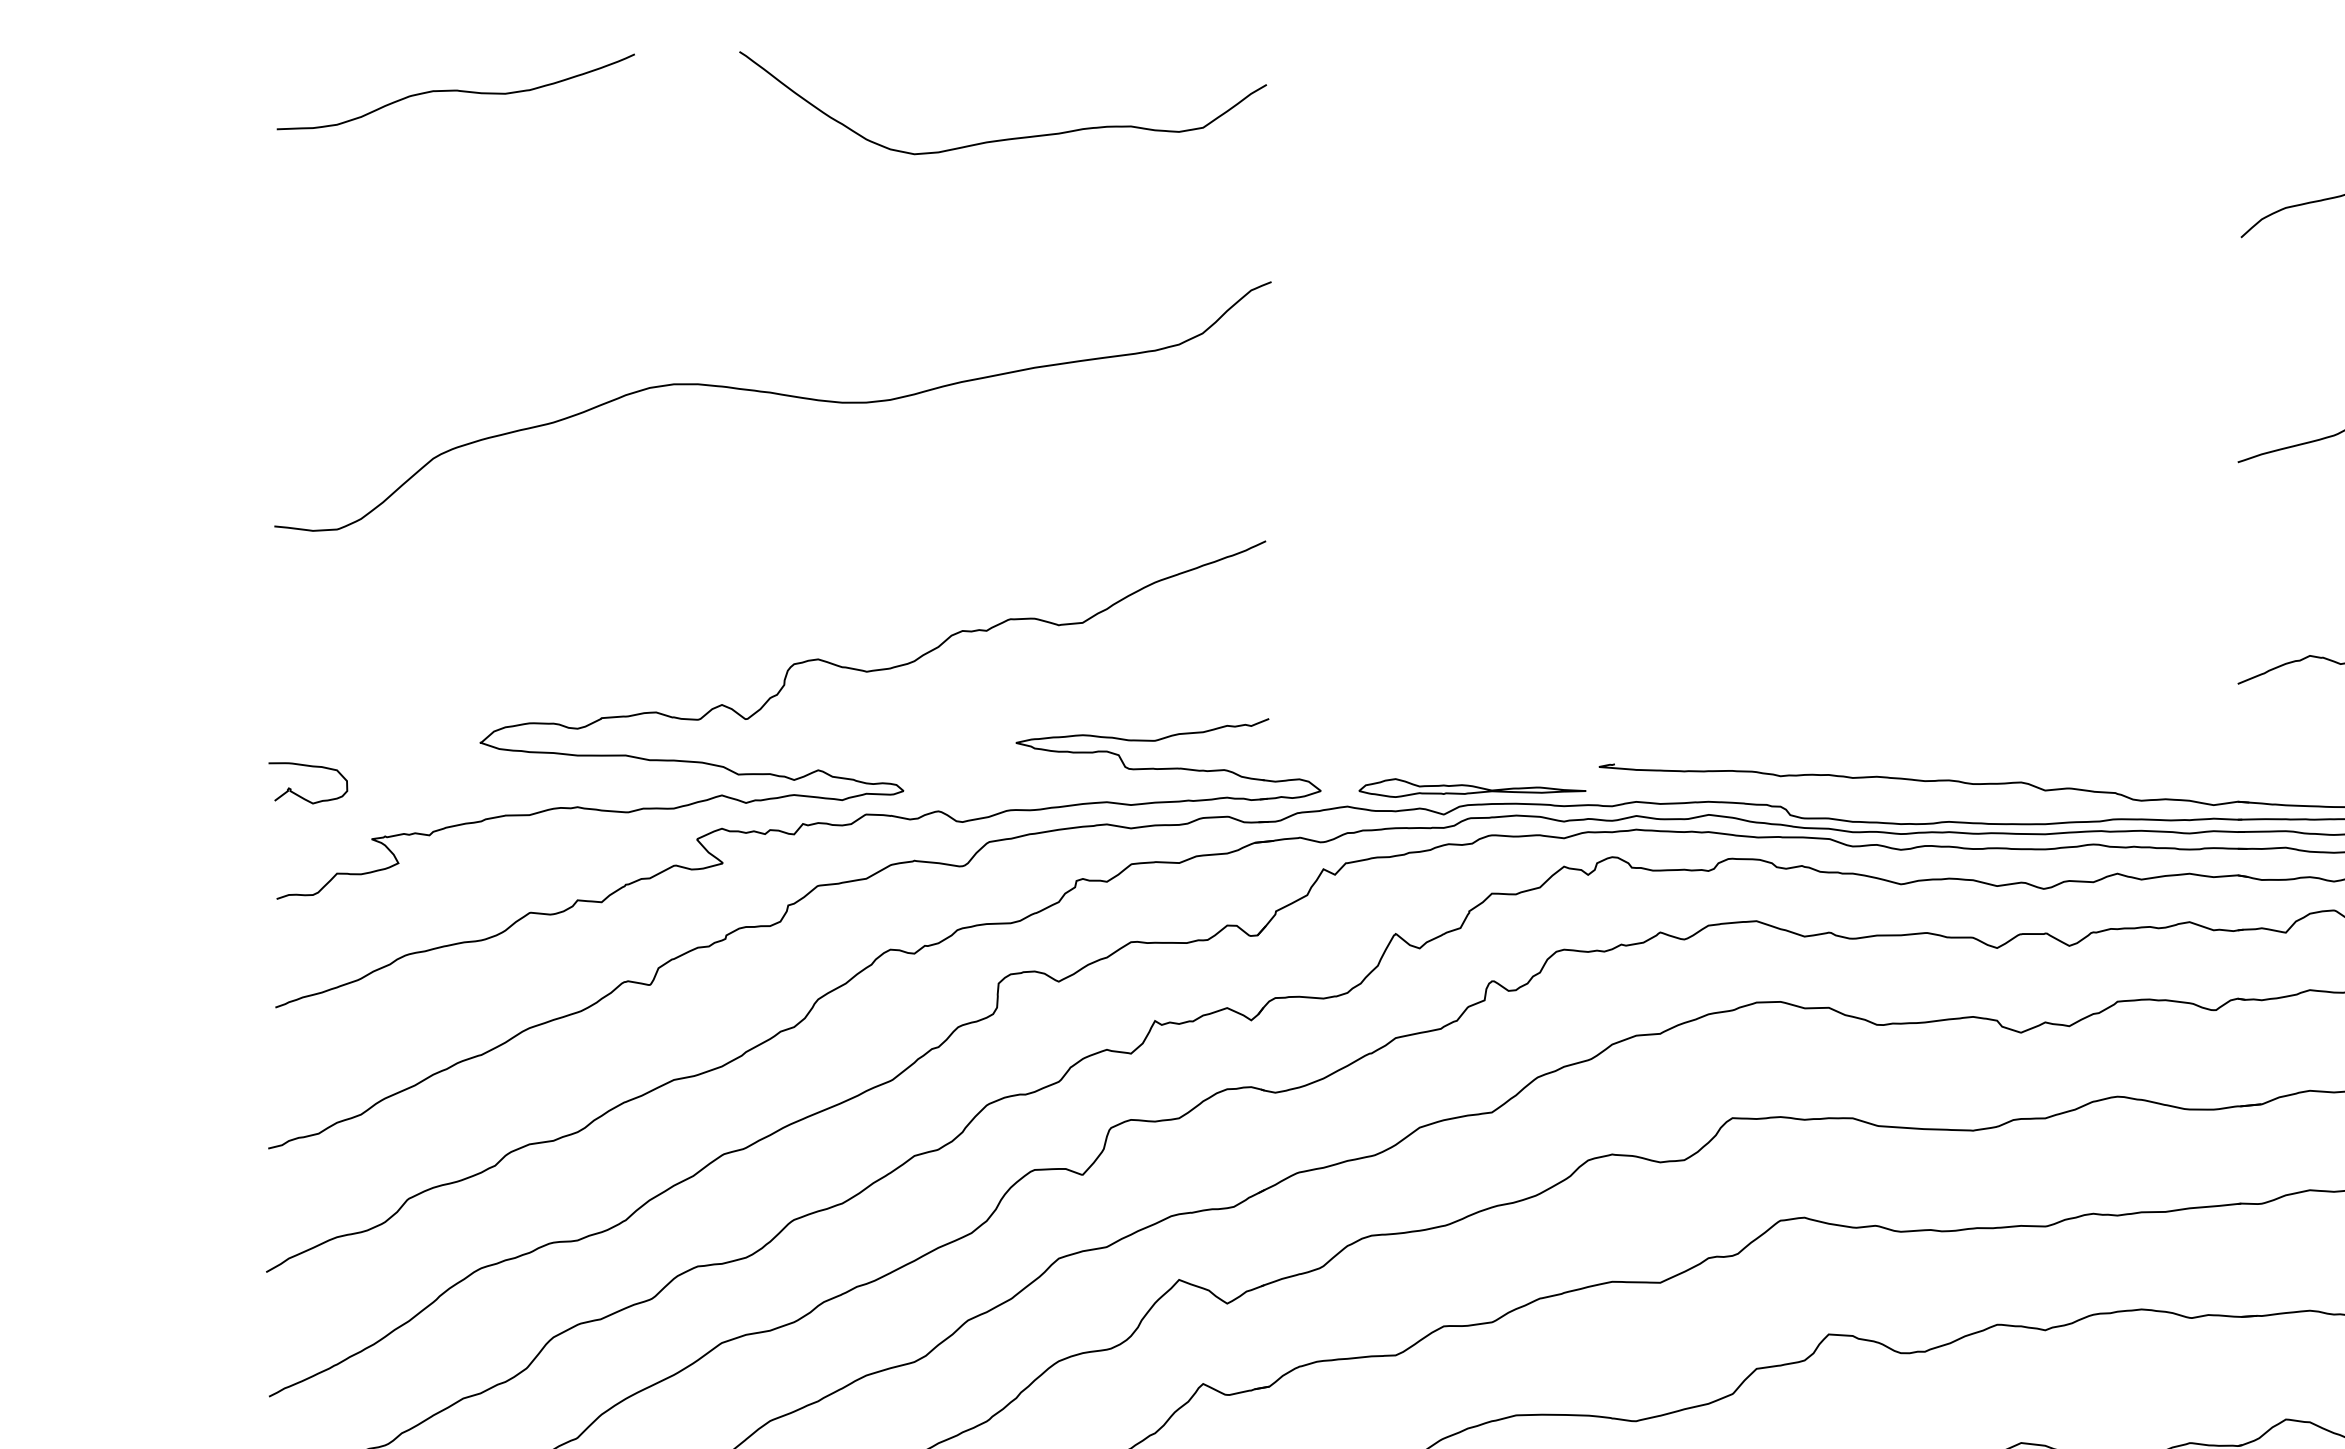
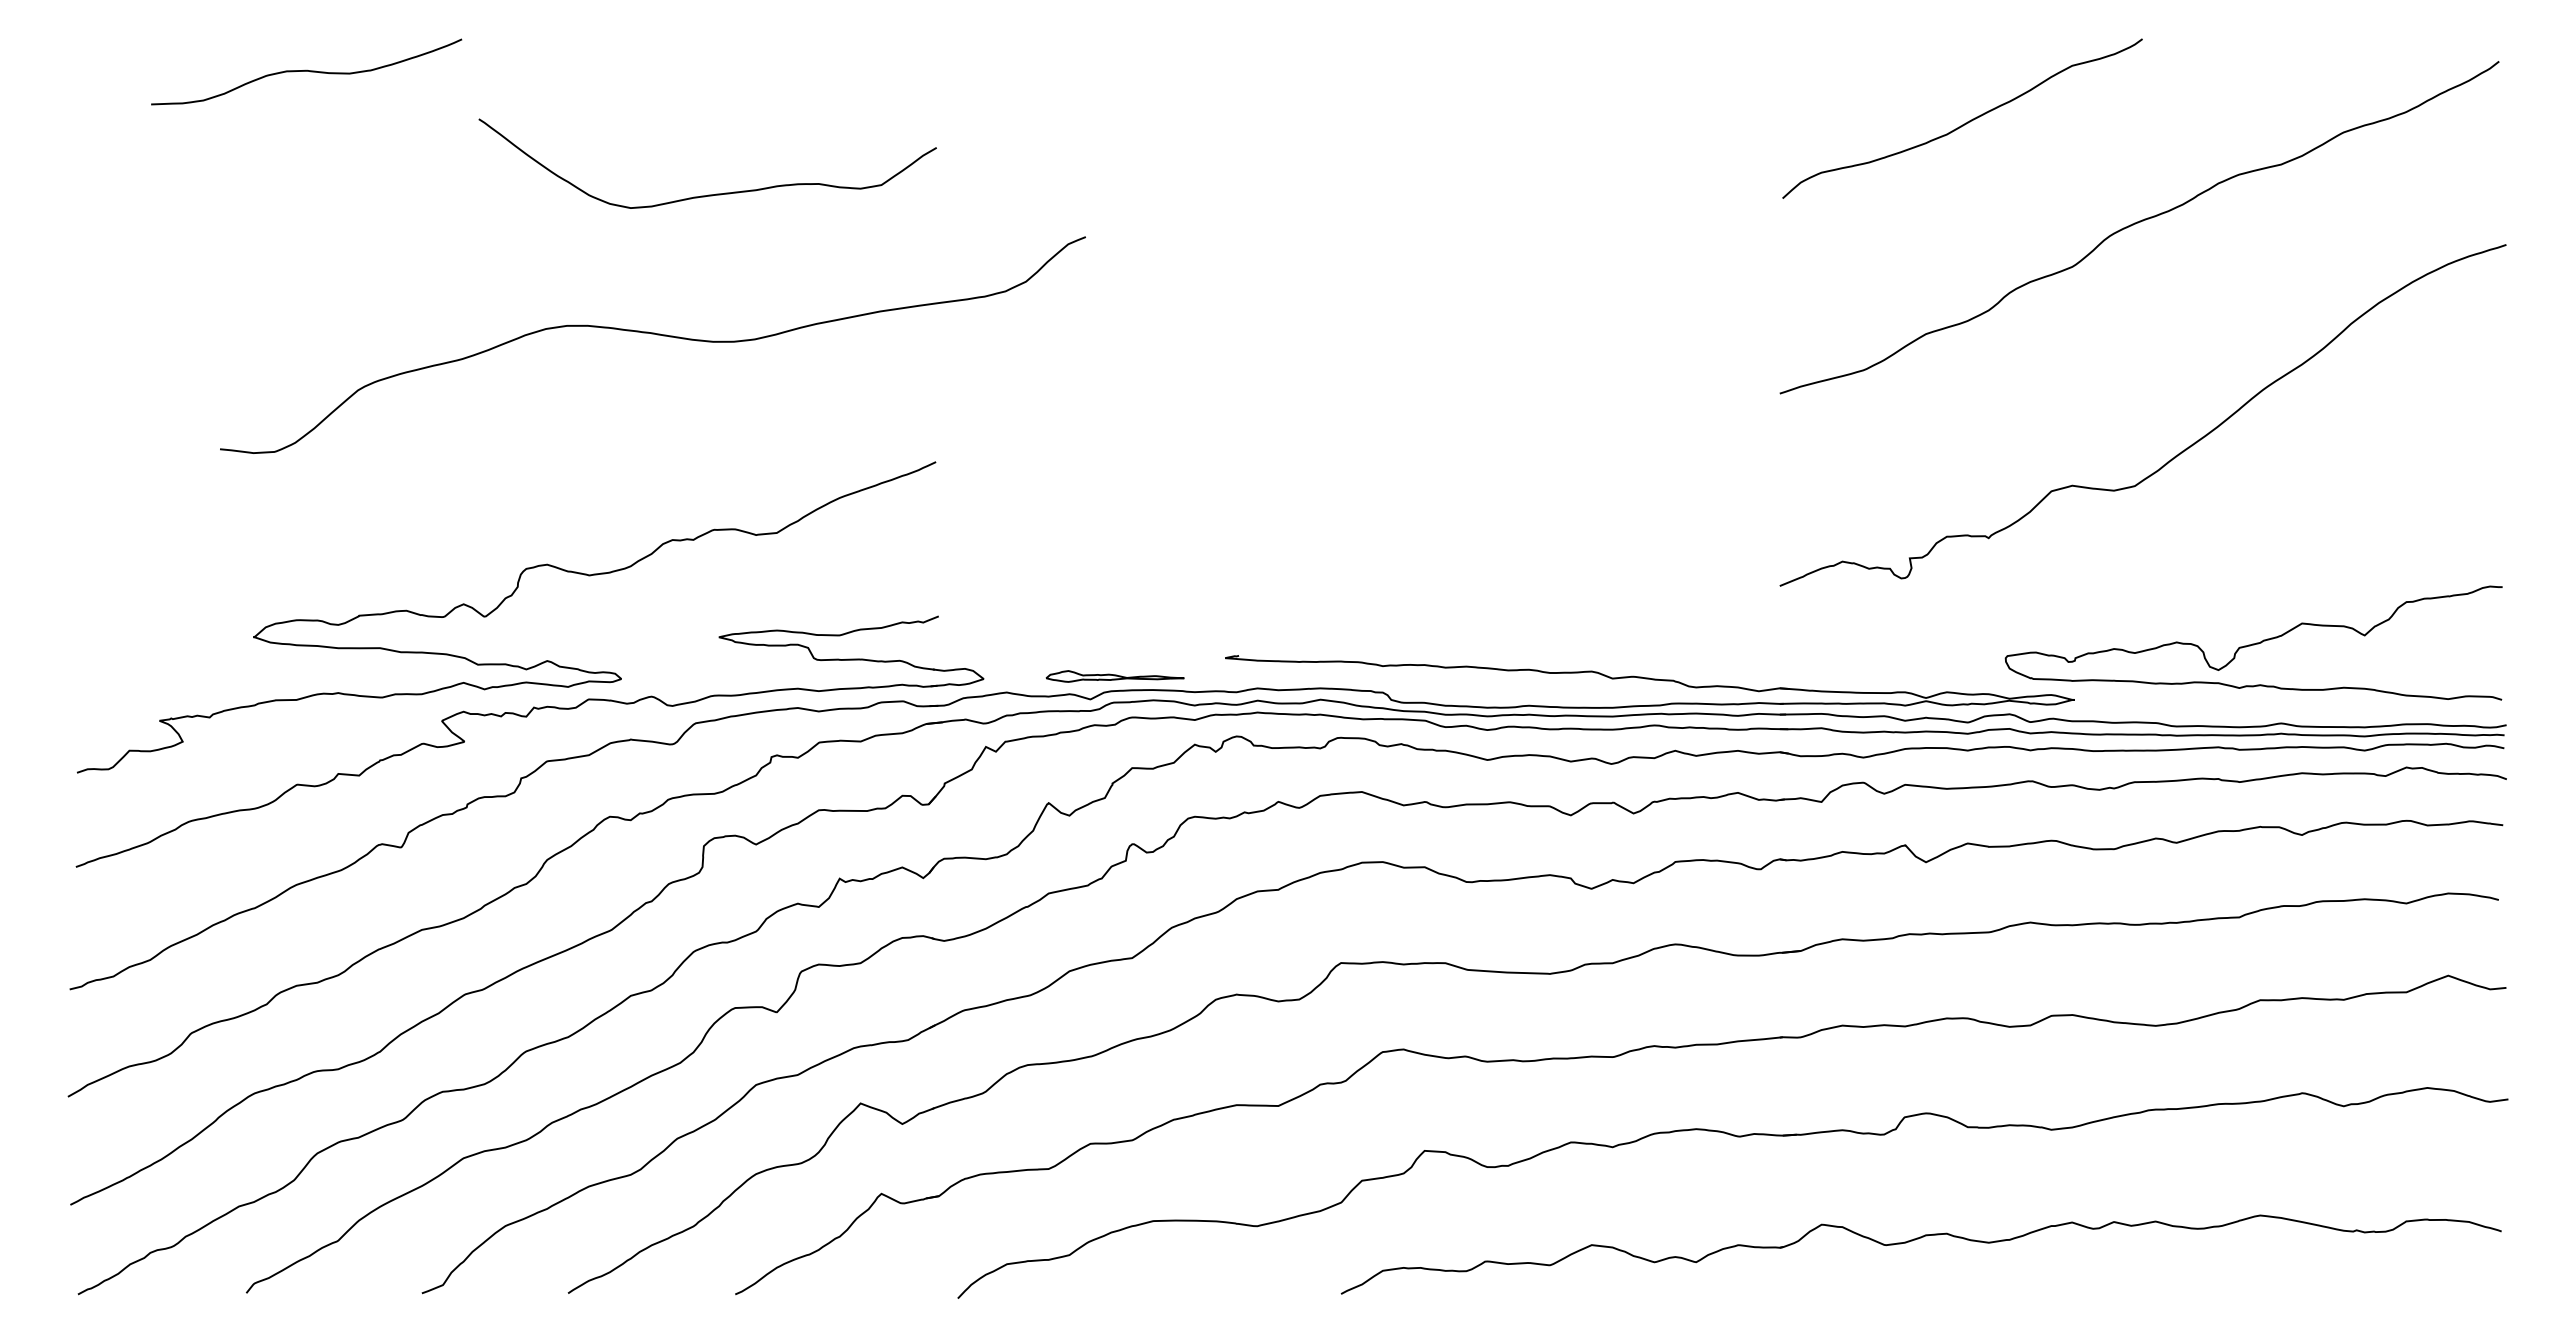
curve: (455, 91) -> (306, 71), moved
curve: (1003, 138) -> (708, 194), moved
curve: (772, 394) -> (652, 334), moved
part: (1471, 788) -> (1114, 676), size x0.7
curve: (300, 795) -> (97, 682), removed

